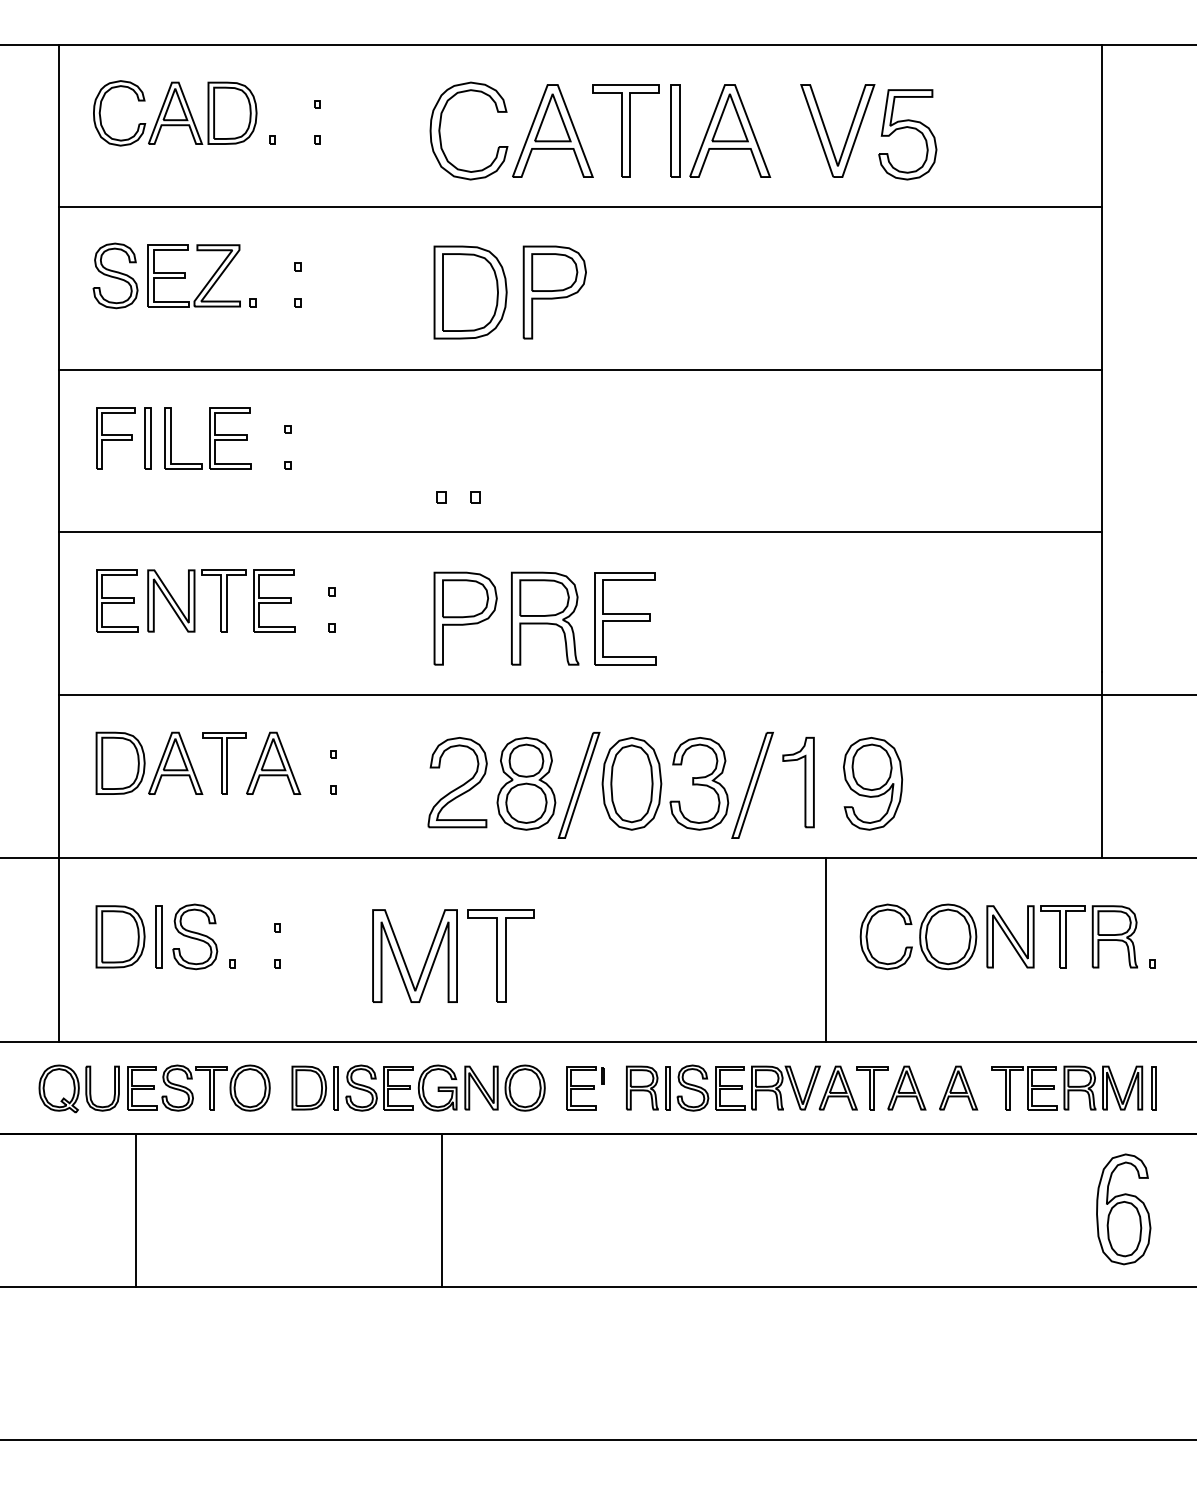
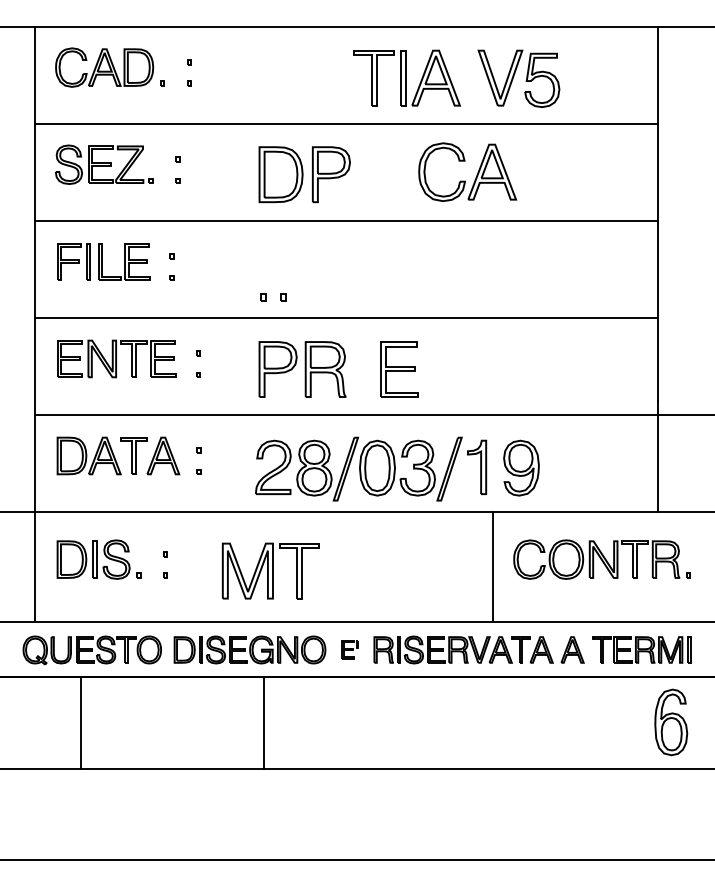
part: (508, 144) -> (465, 180), moved
part: (625, 618) -> (399, 369), moved
part: (585, 1087) -> (349, 649), size x0.7

